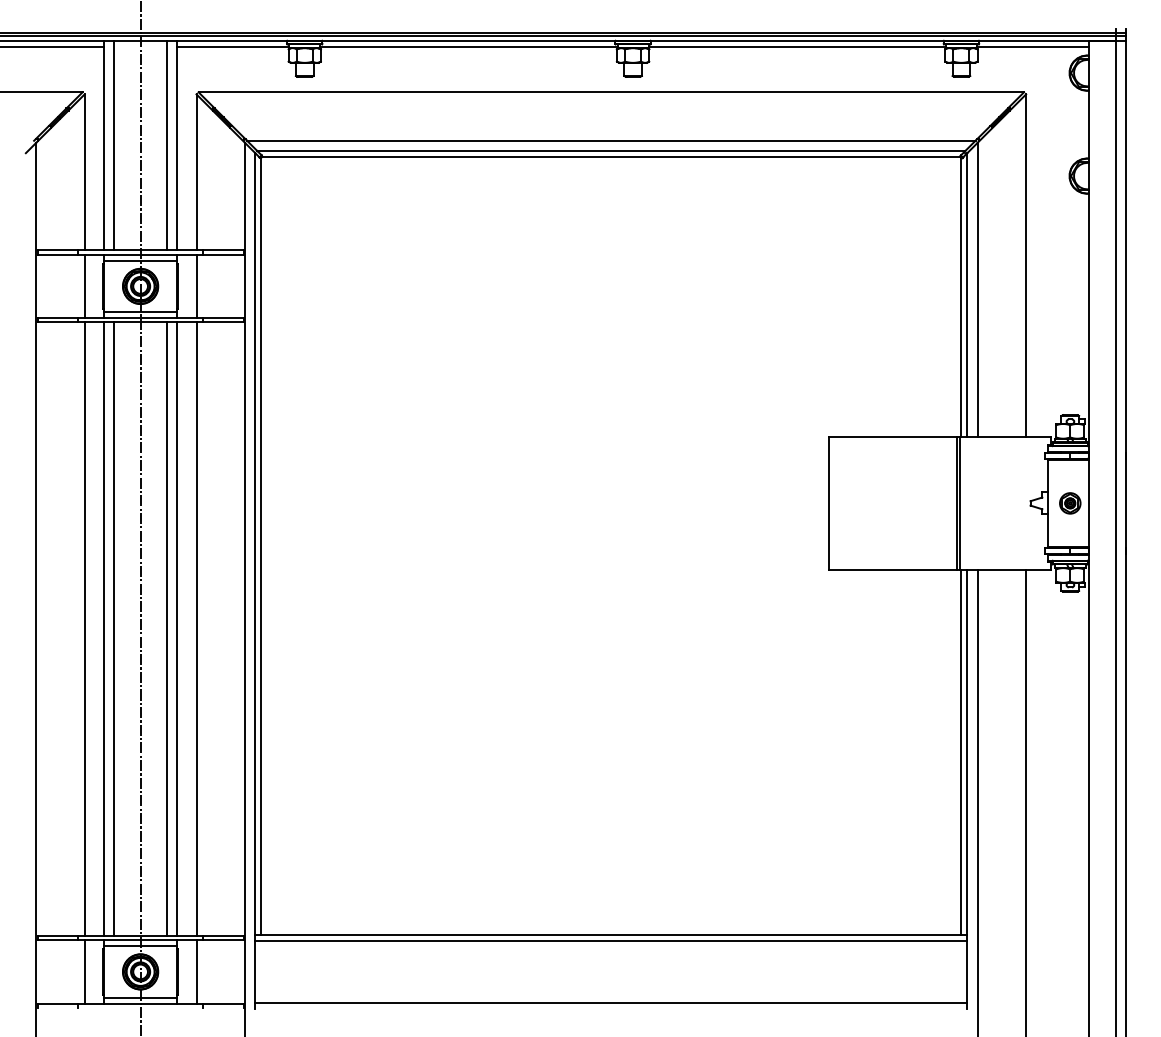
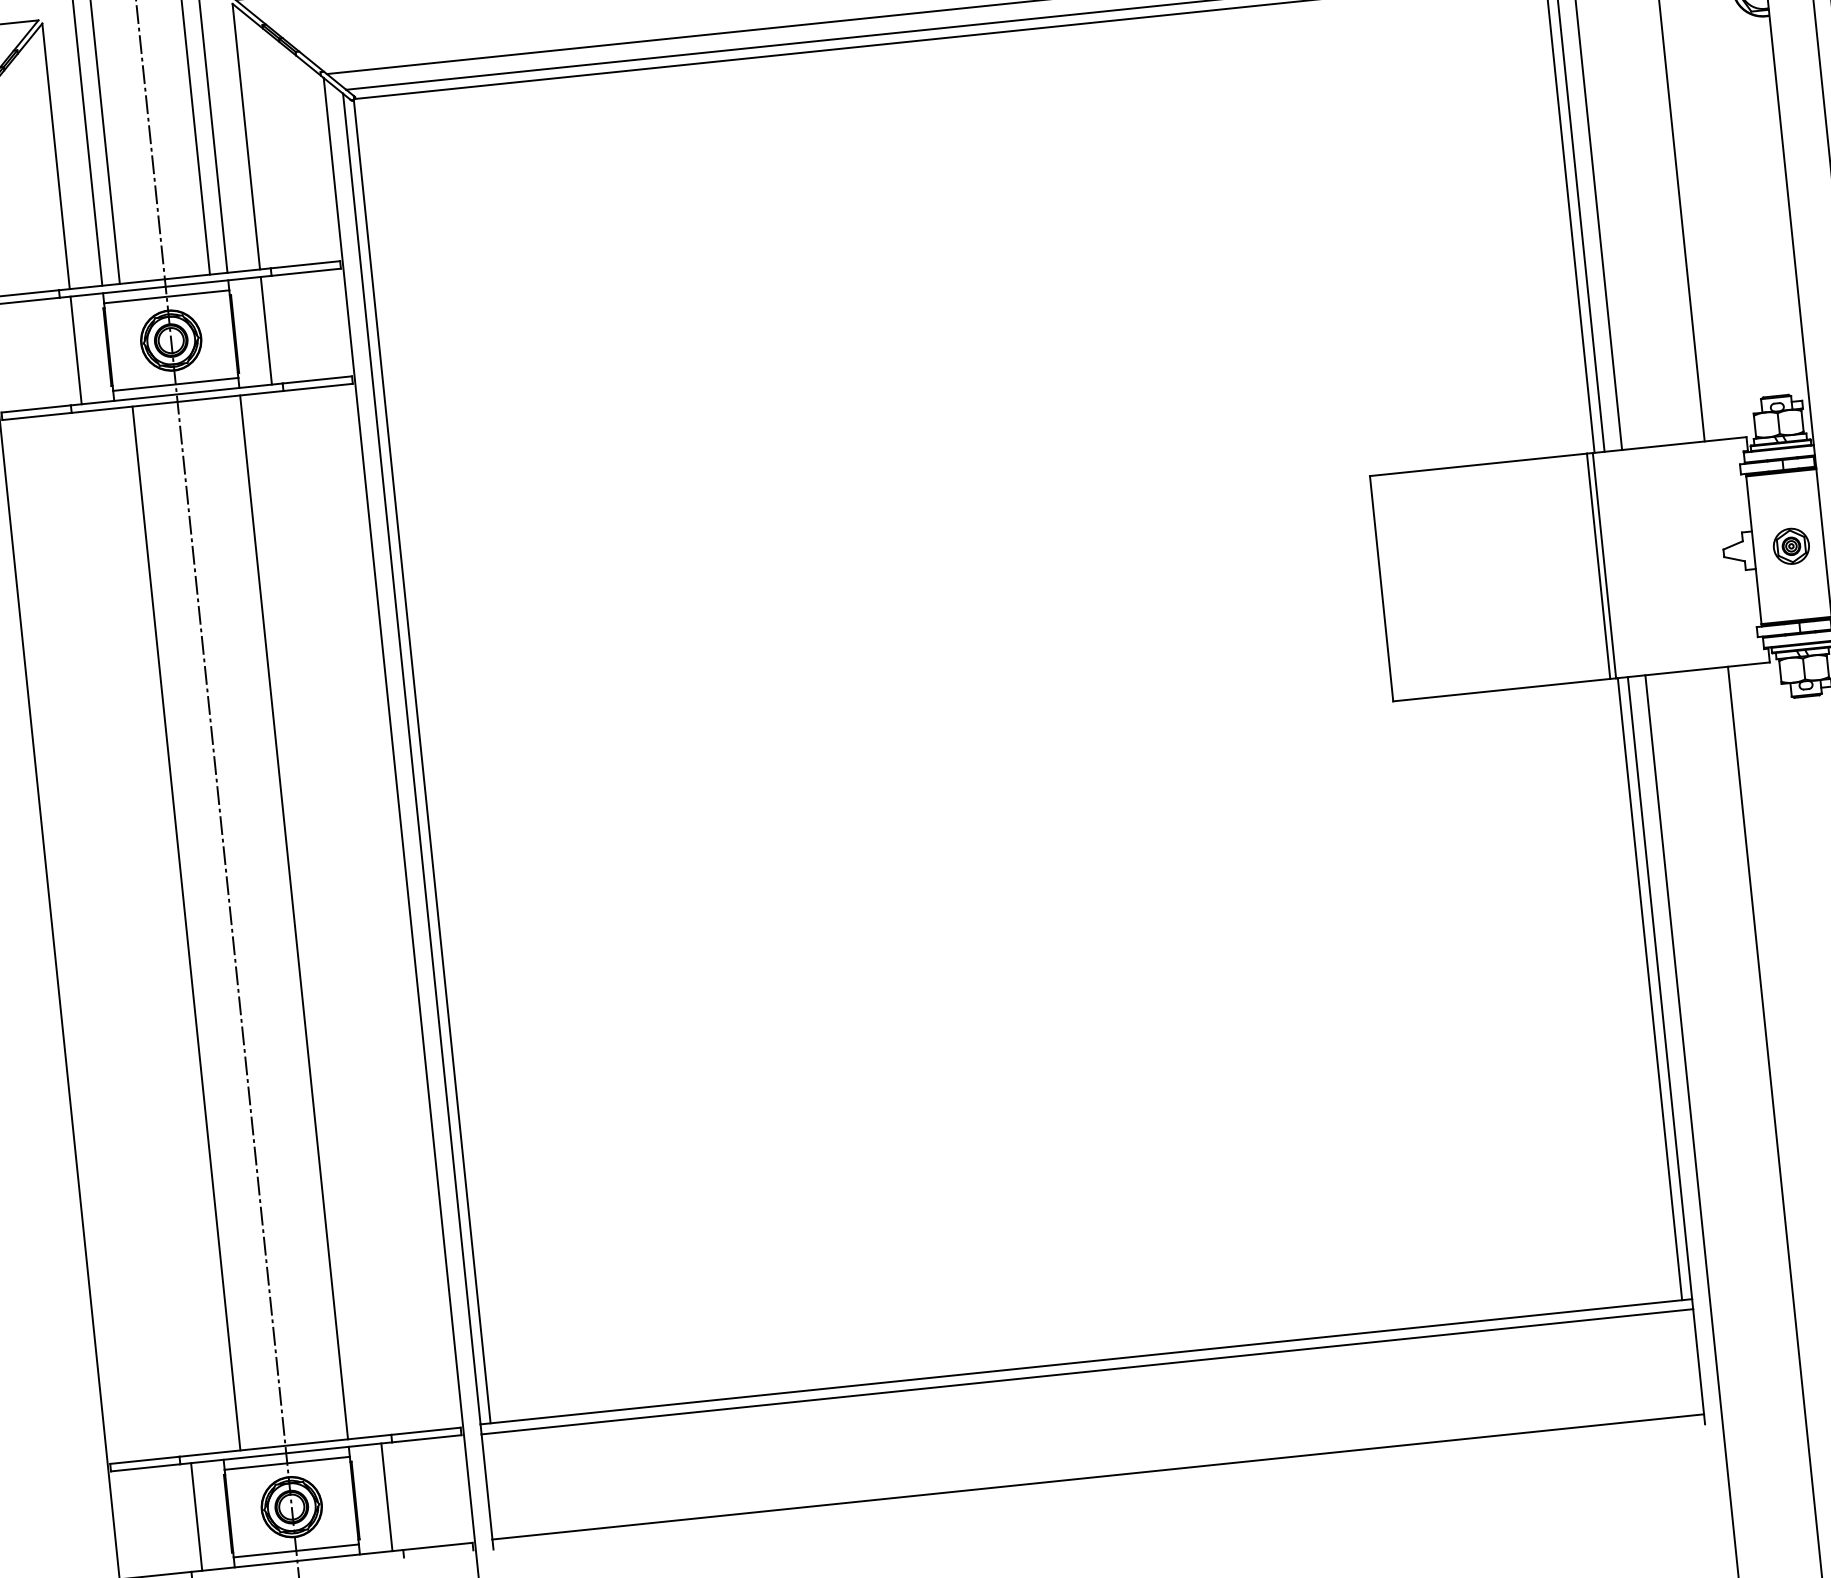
line: (84, 628) -> (135, 932), removed
line: (103, 628) -> (168, 929), removed
line: (167, 628) -> (277, 917), removed
line: (196, 628) -> (326, 912), removed

